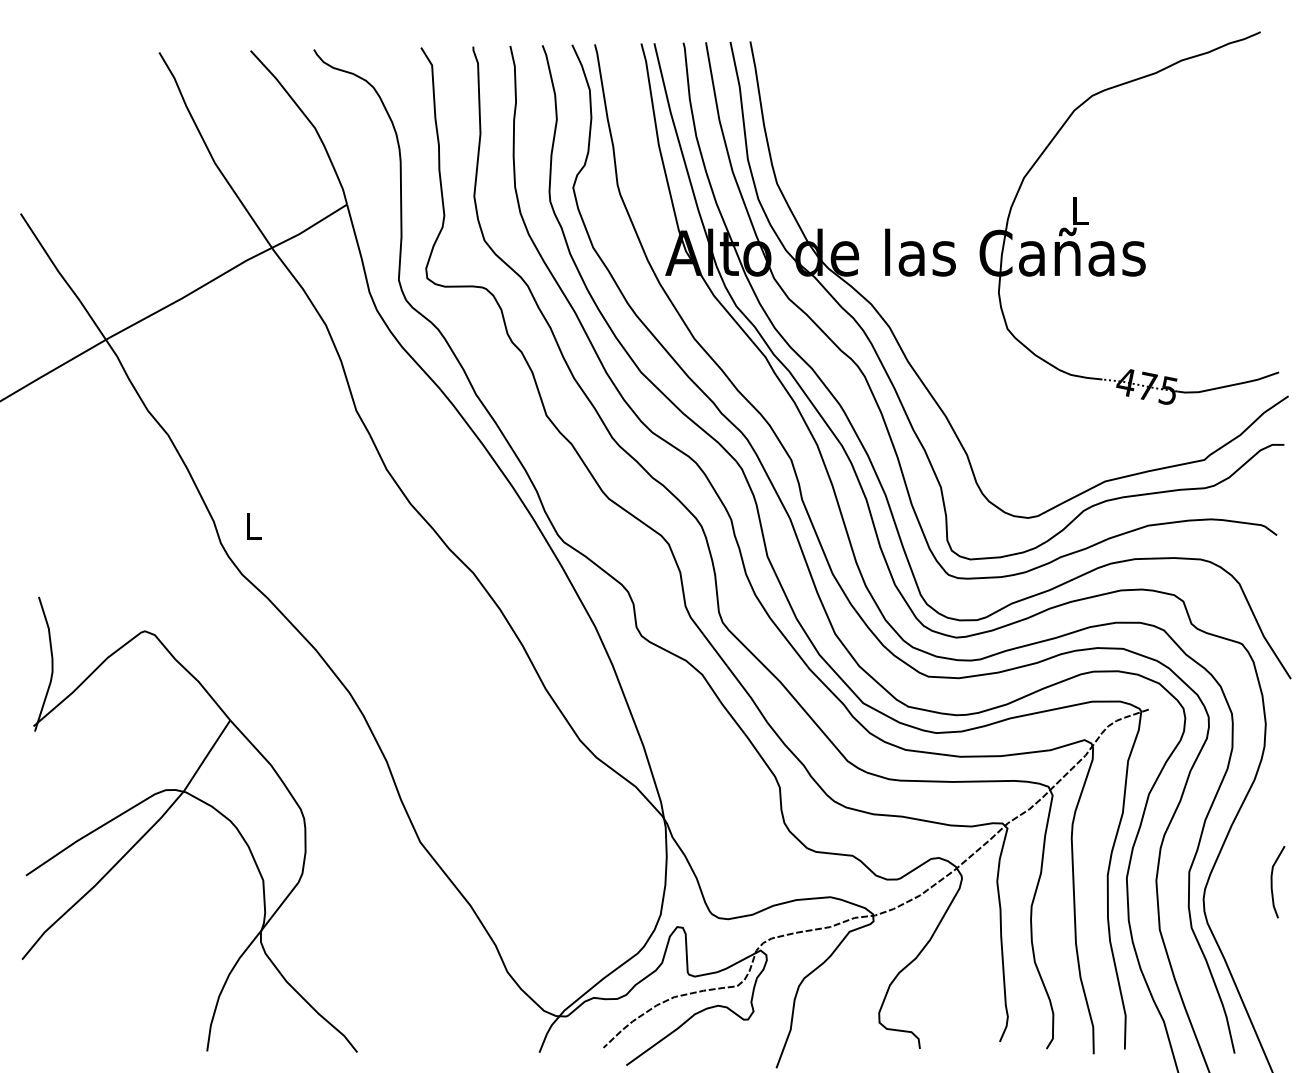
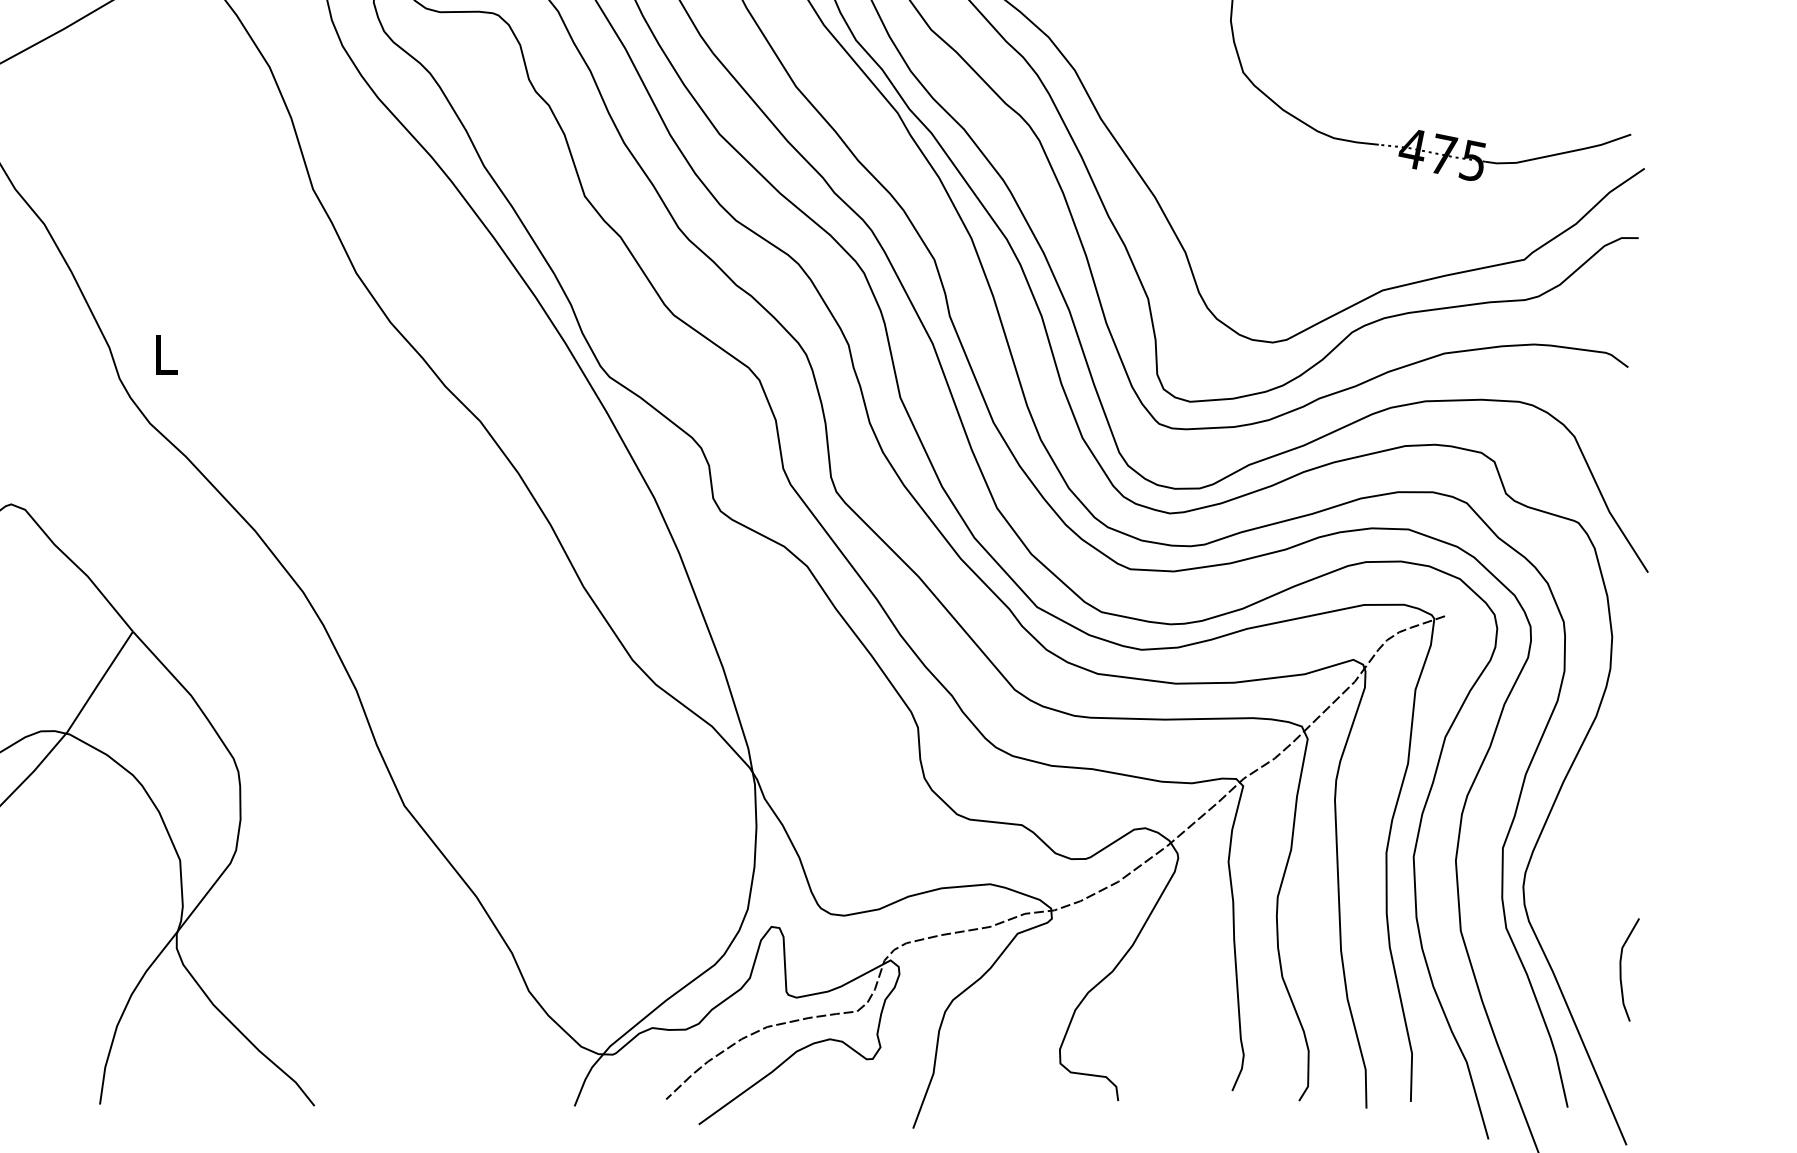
curve: (1272, 882) -> (1621, 970), moved

